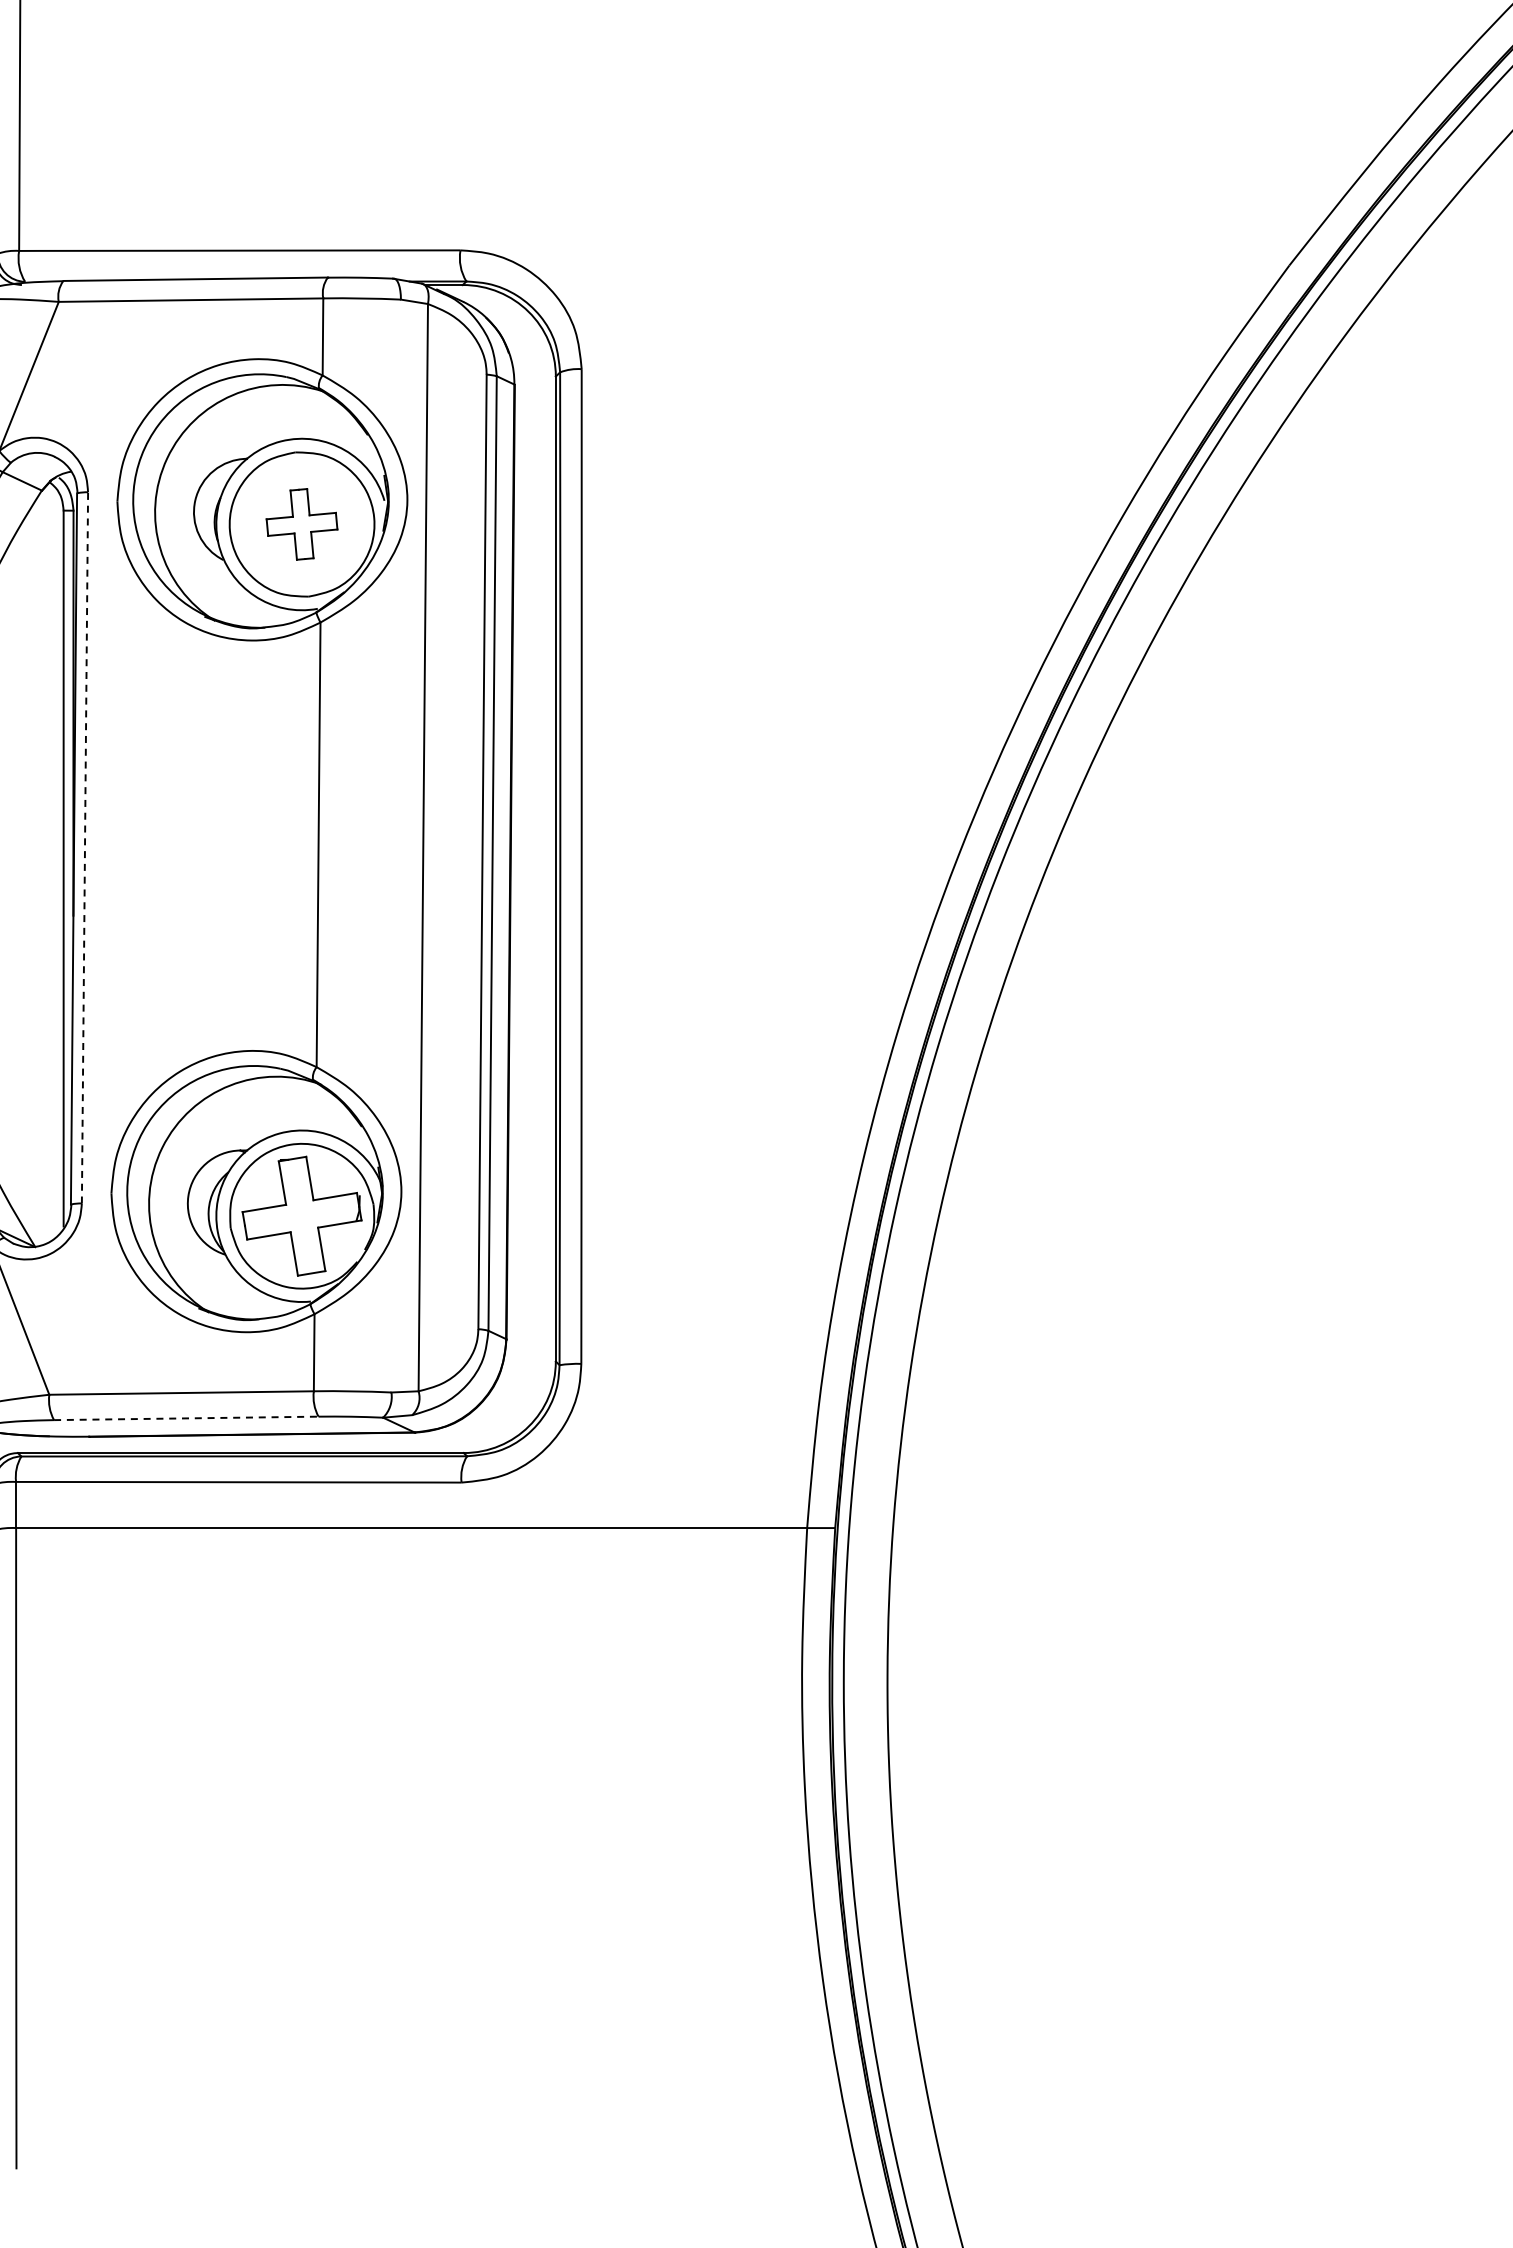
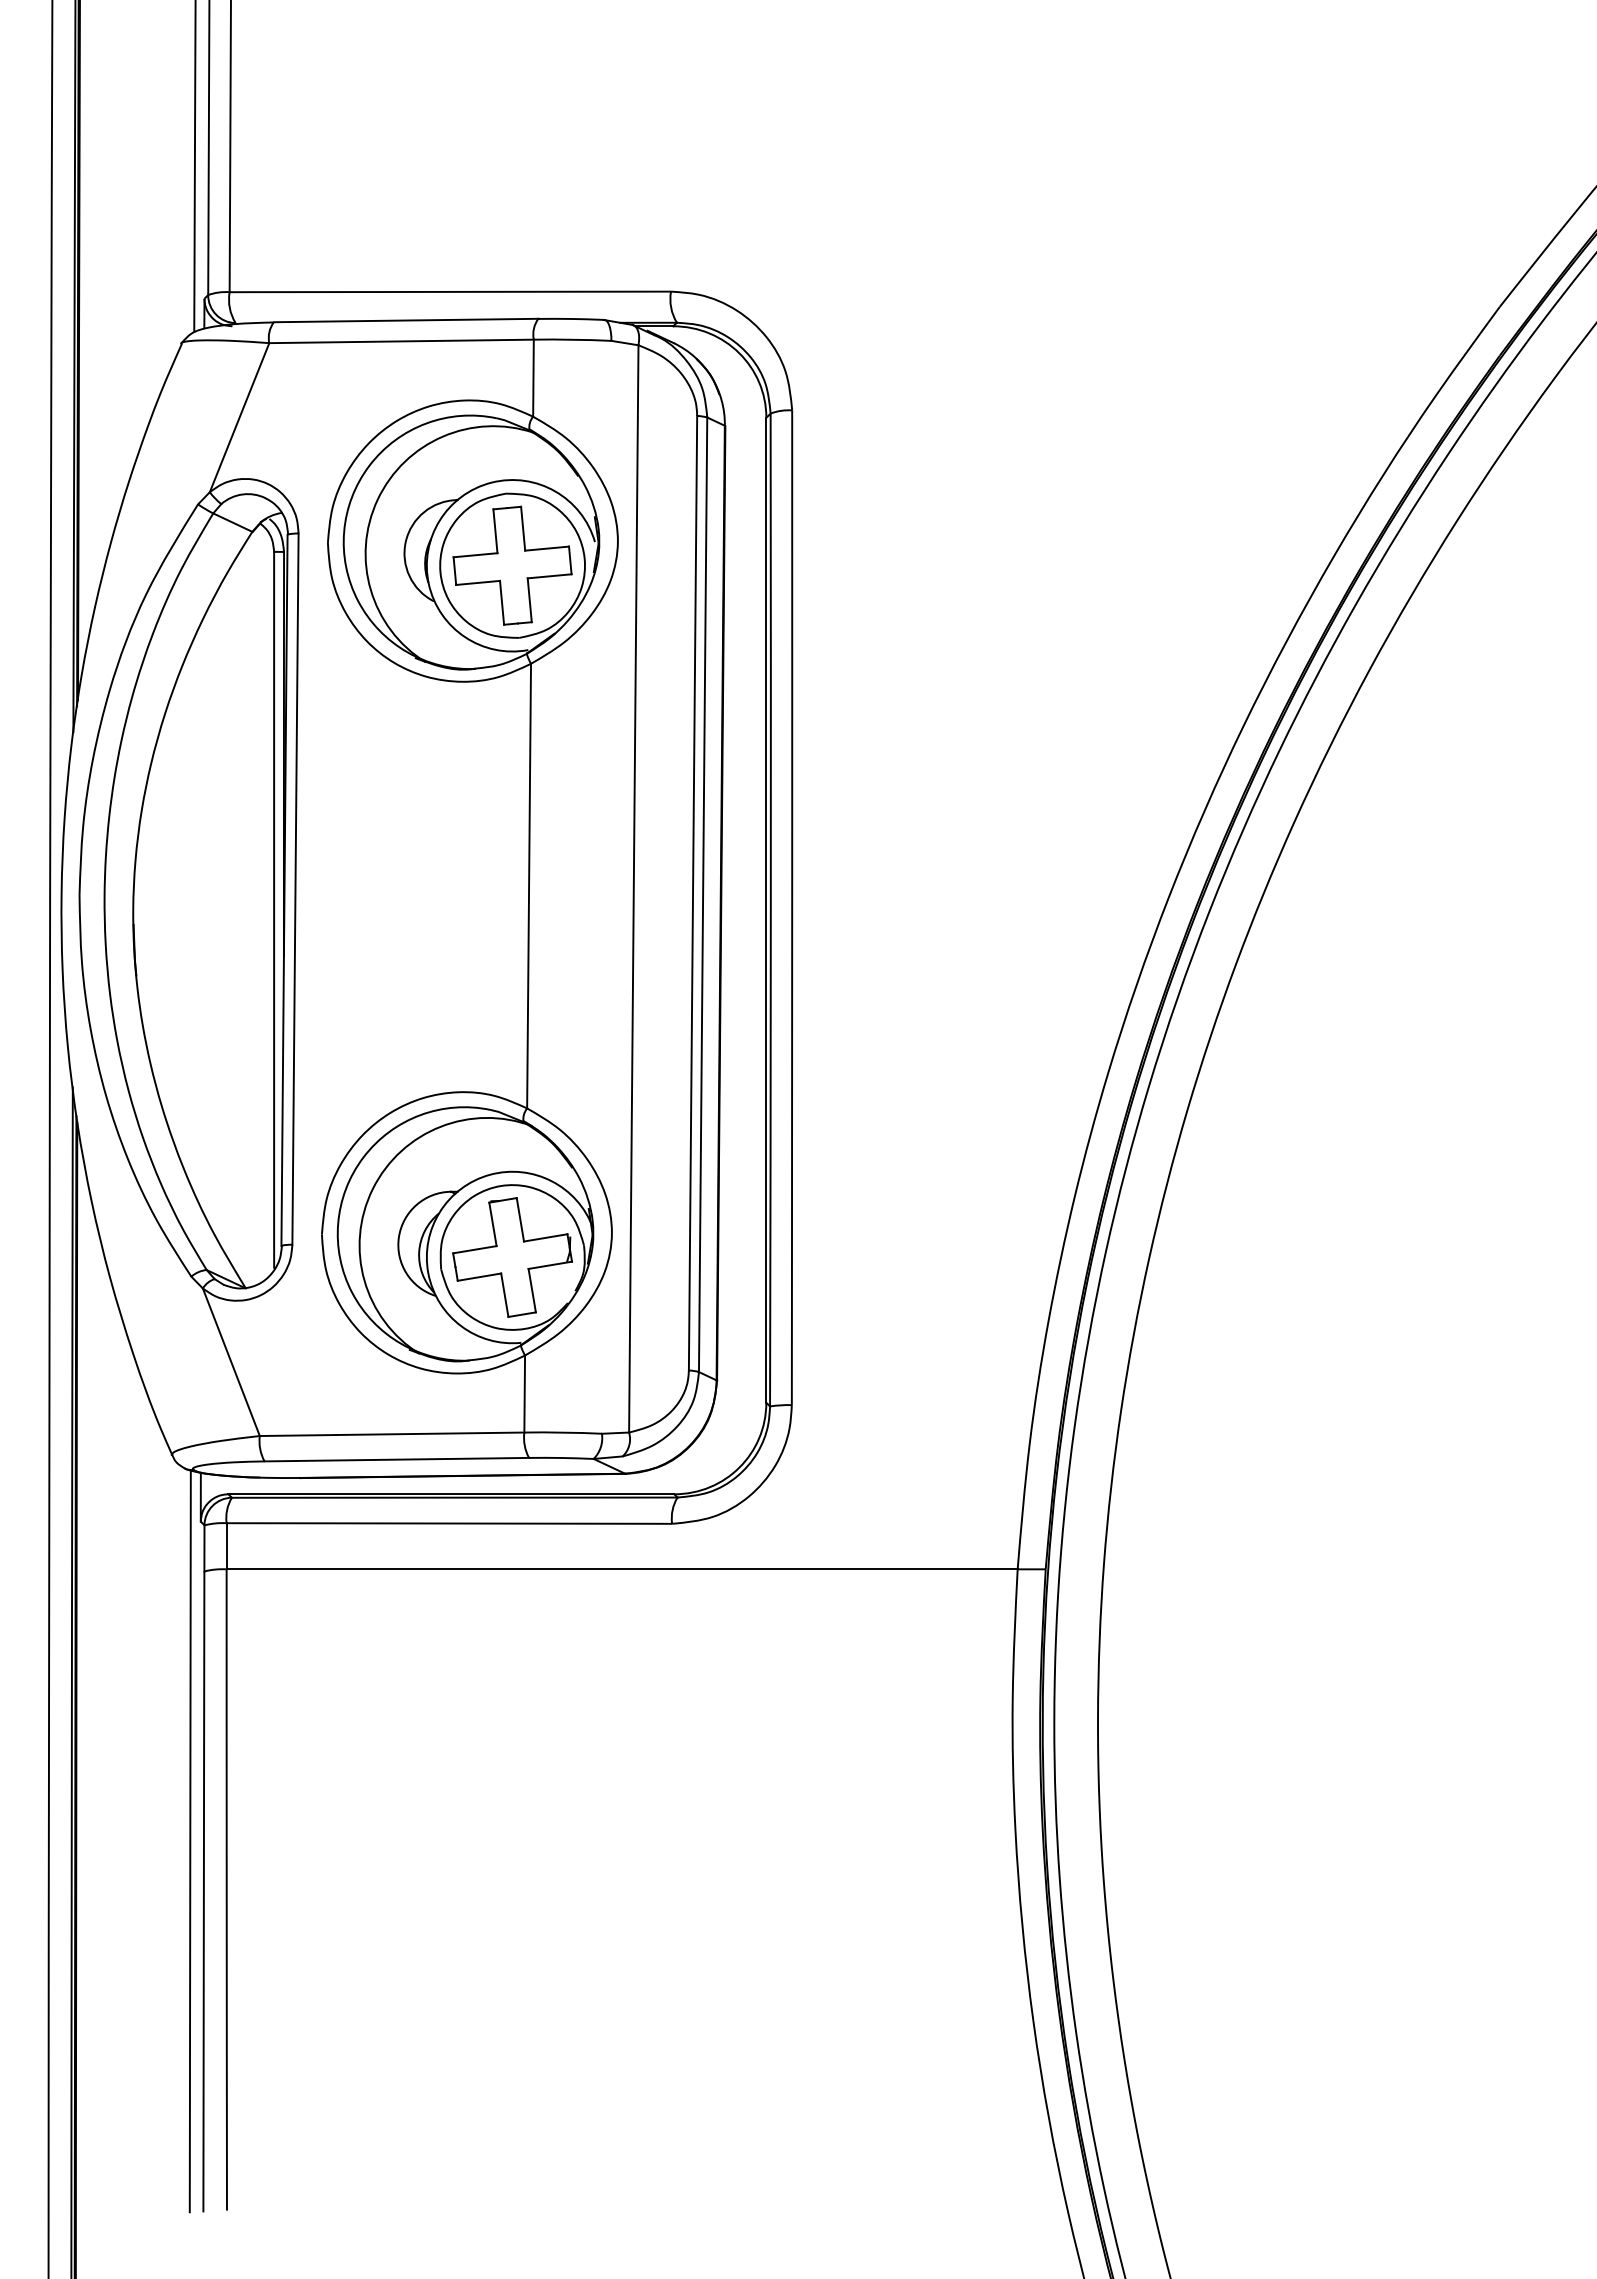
part: (302, 524) -> (512, 565), size x1.67
line: (85, 848) -> (295, 889), dashed -> solid
line: (187, 1418) -> (397, 1459), dashed -> solid

